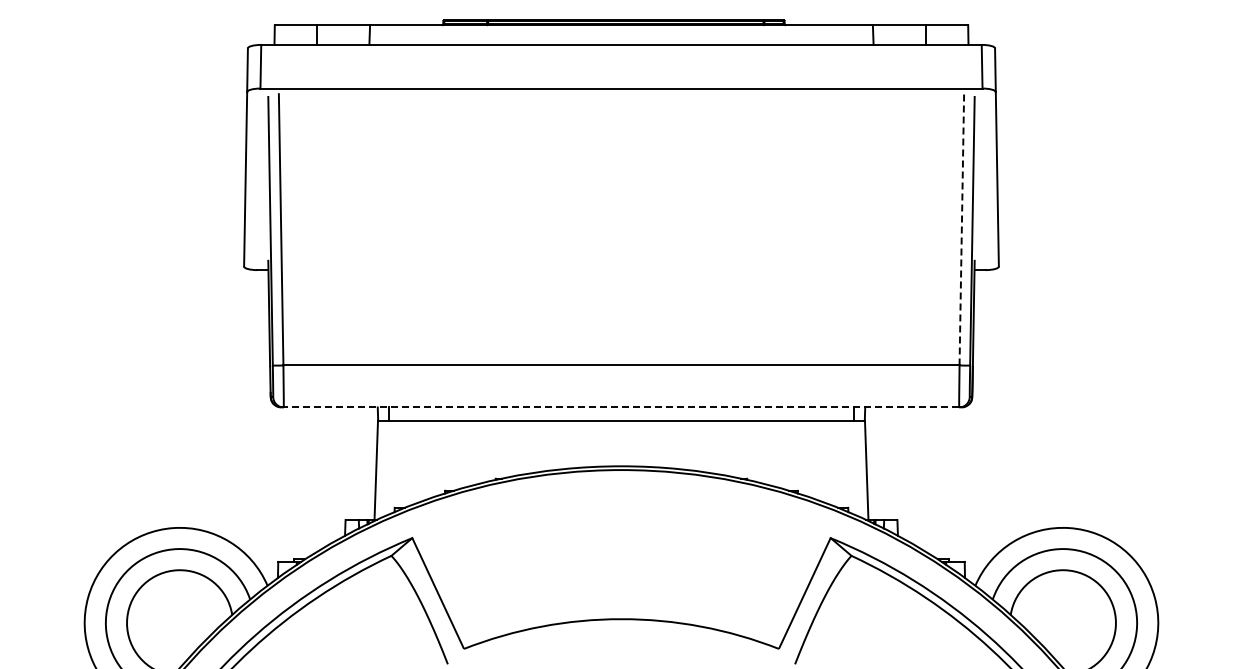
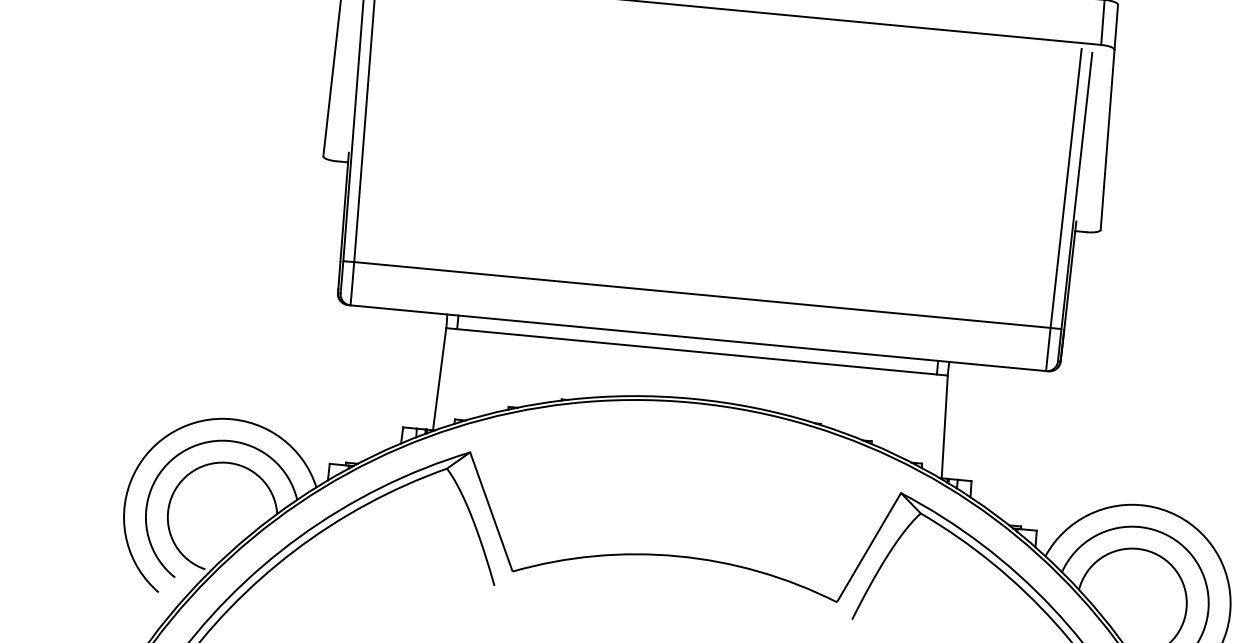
line: (961, 229) -> (1065, 188), dashed -> solid
line: (621, 407) -> (698, 338), dashed -> solid

